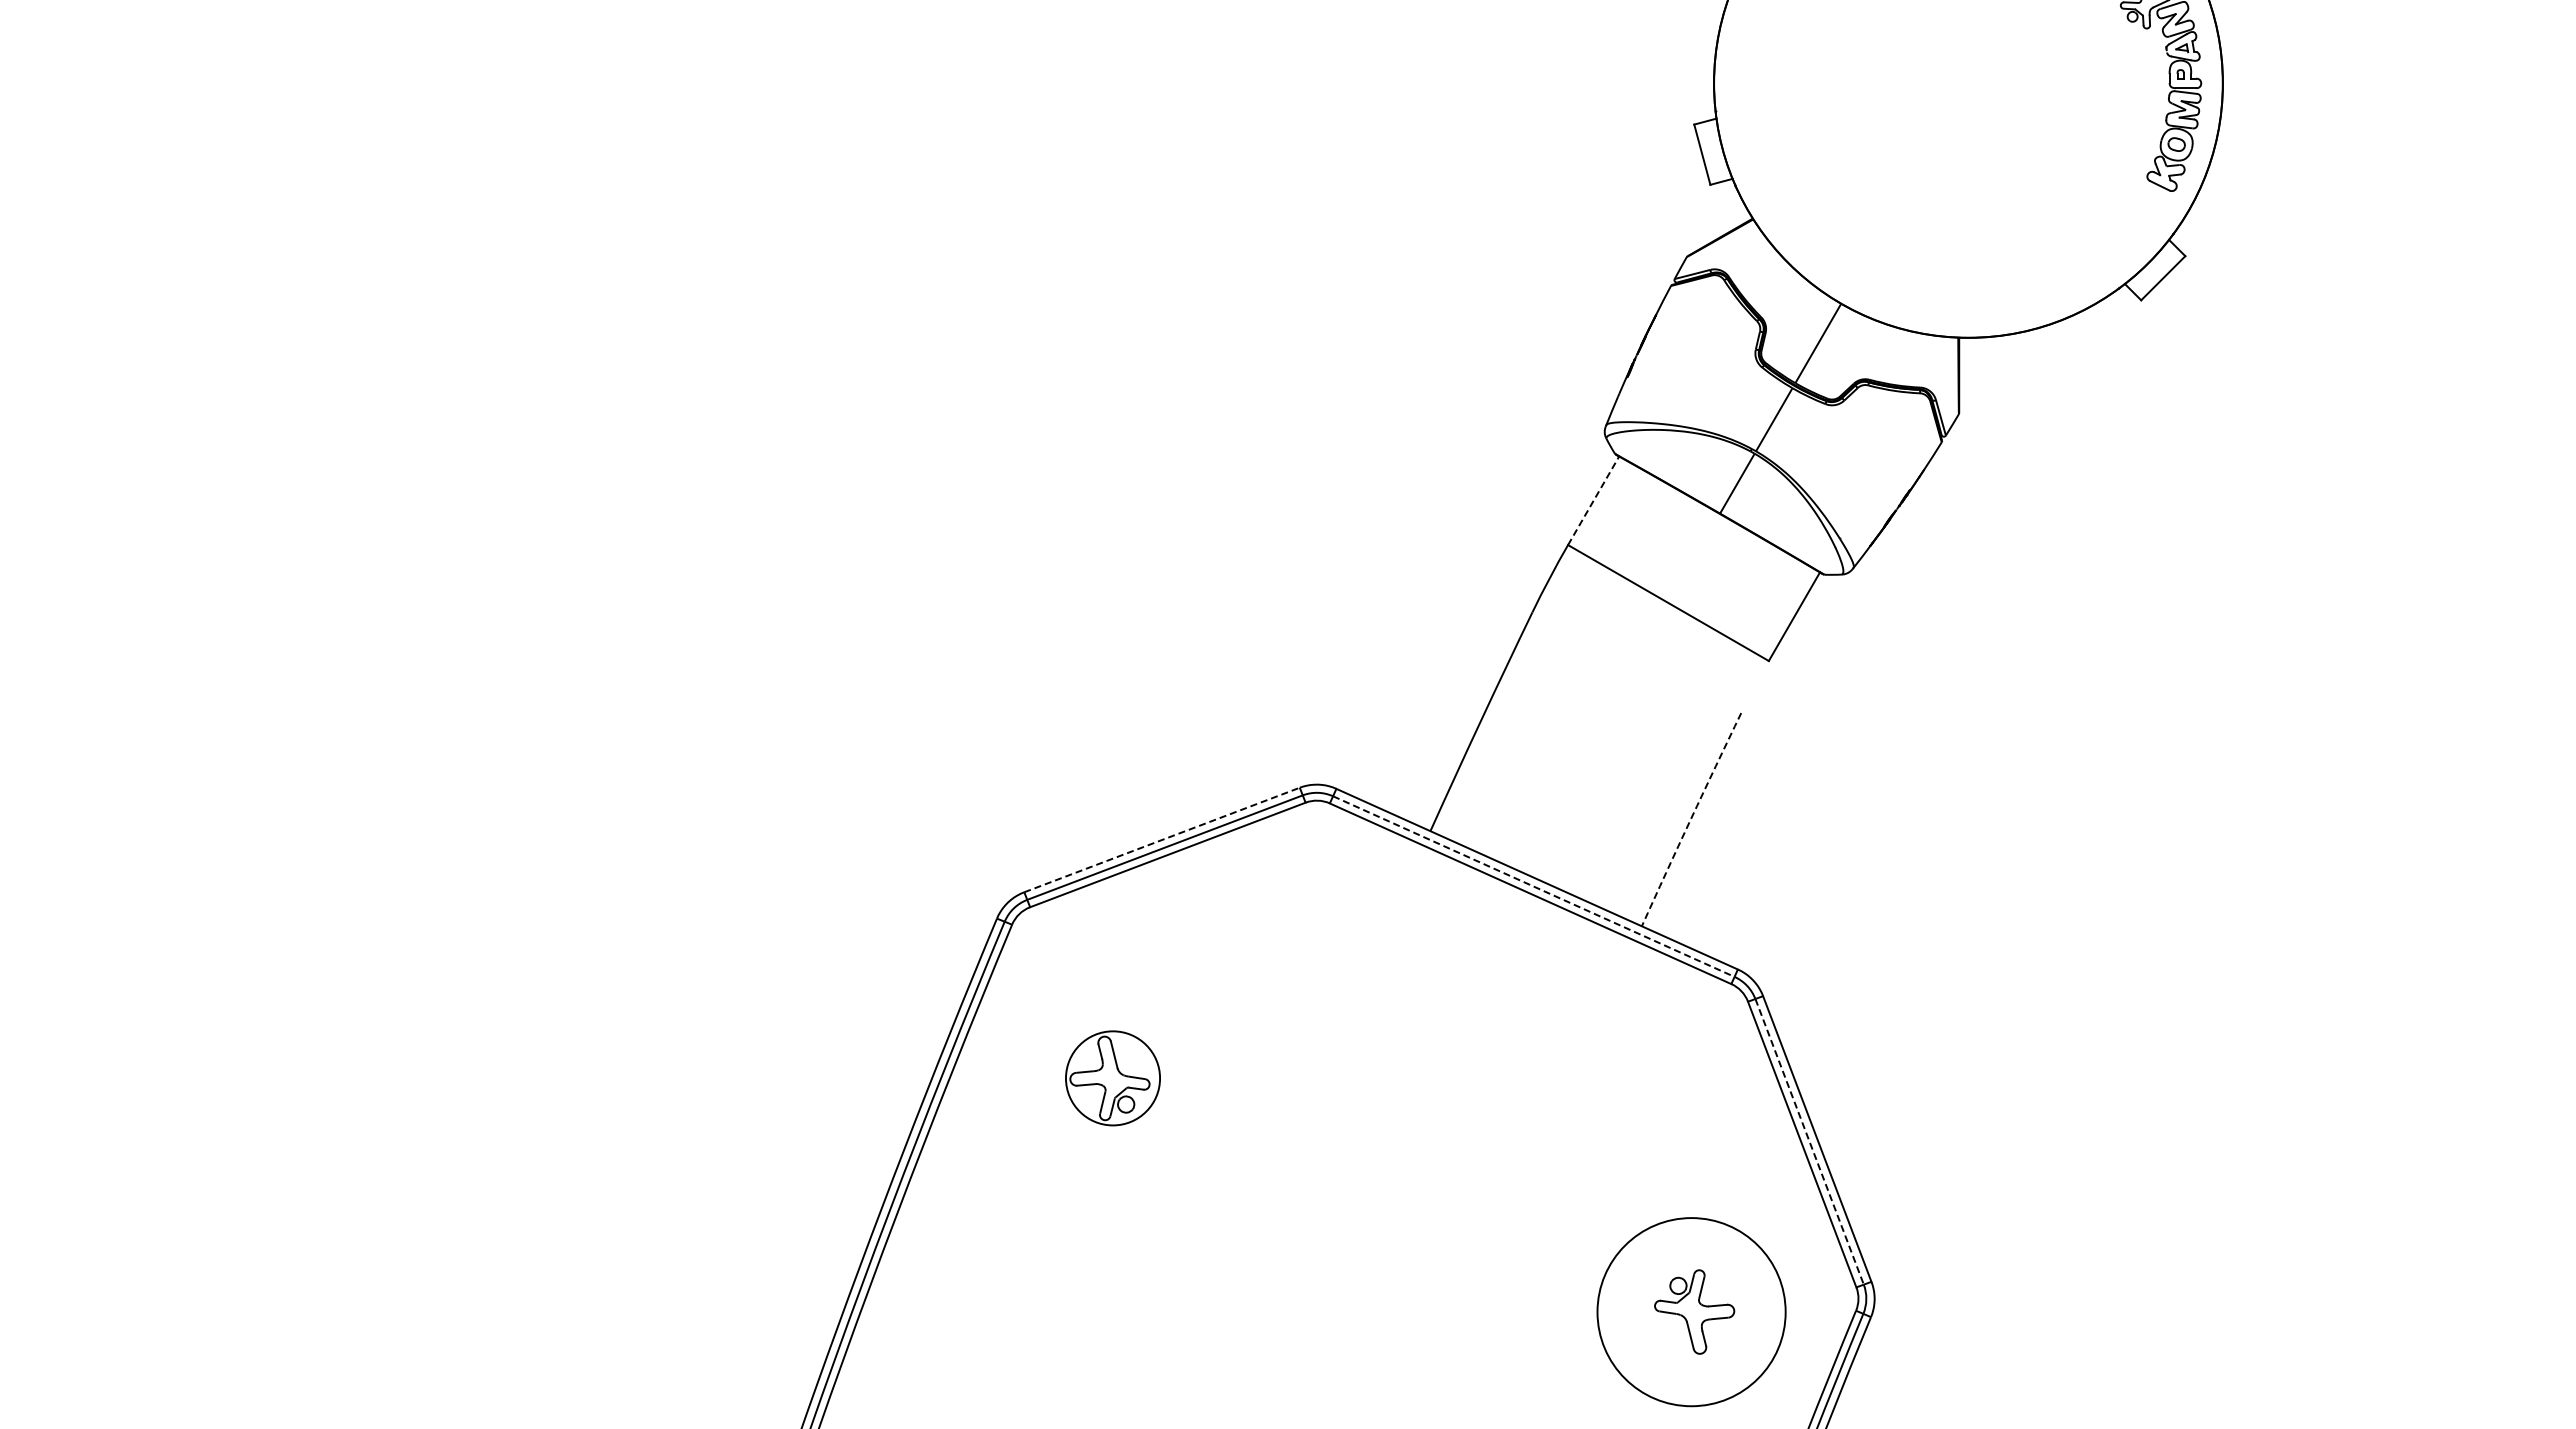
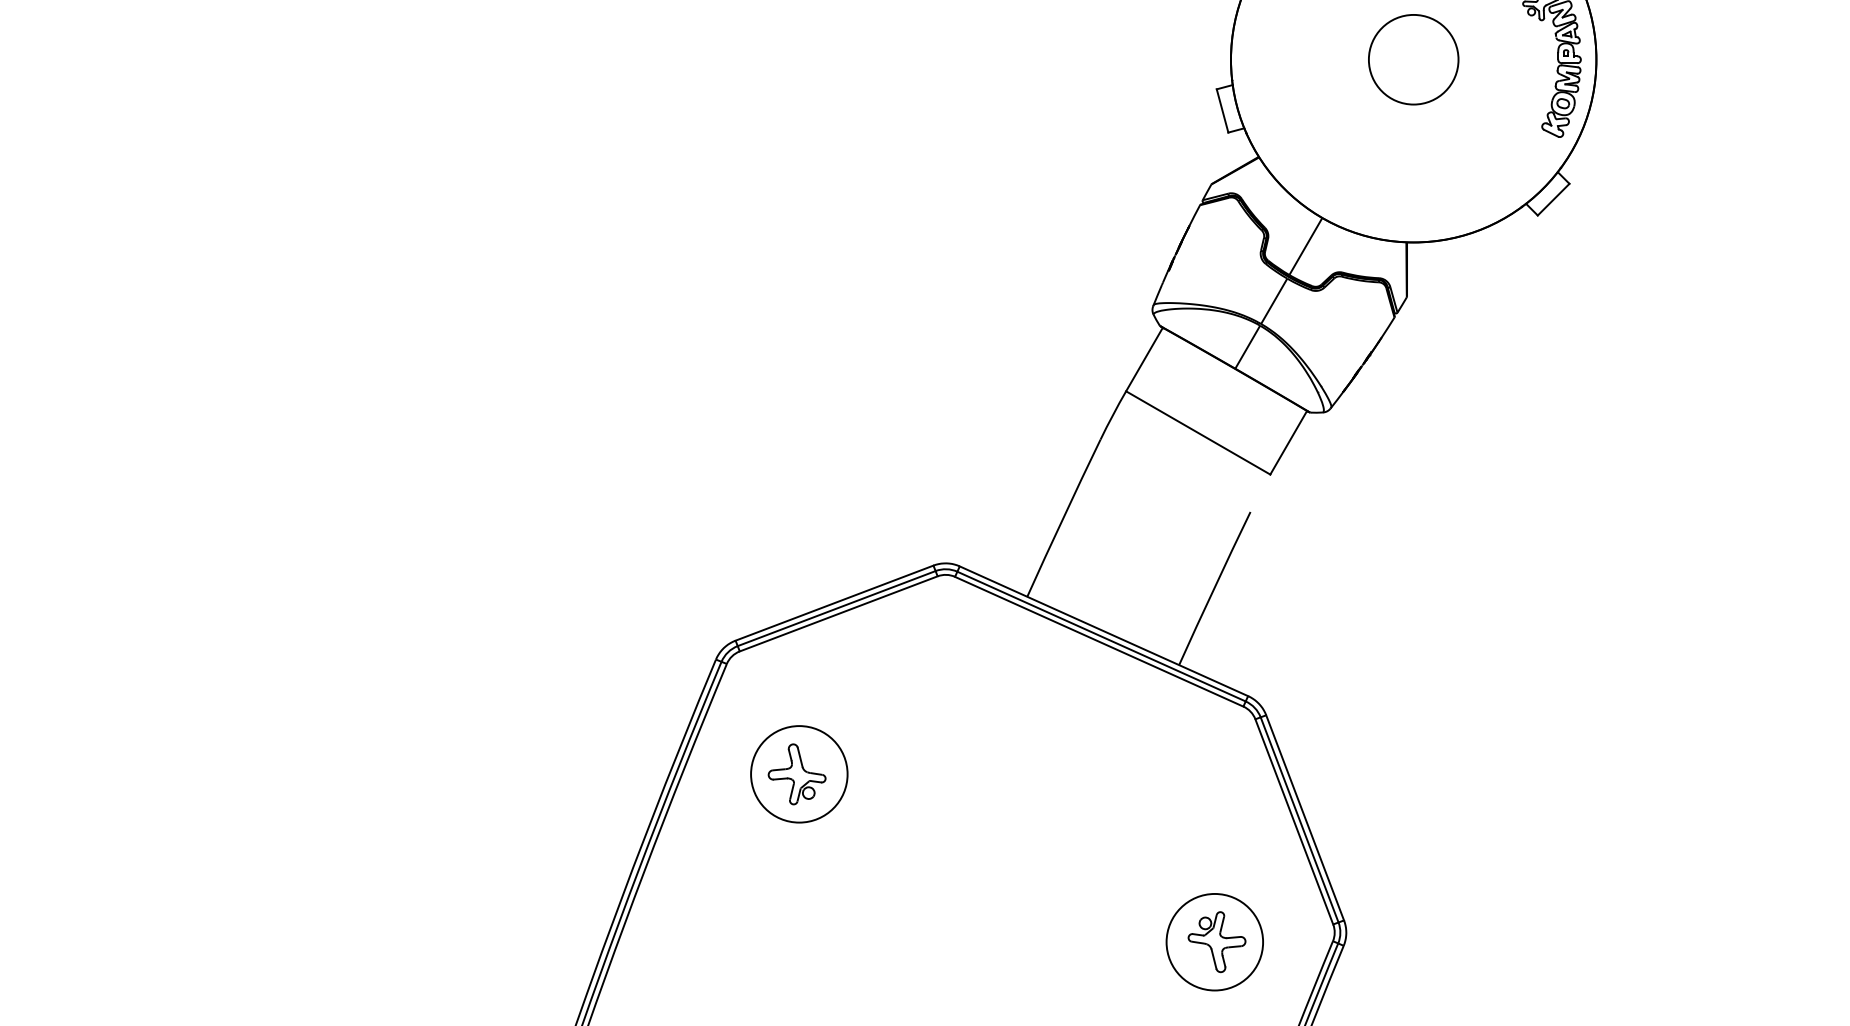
circle: (1968, 83) -> (1413, 59), added
line: (1593, 500) -> (1144, 359), dashed -> solid
arc: (1690, 819) -> (1214, 588), dashed -> solid
line: (1162, 839) -> (834, 602), dashed -> solid
line: (1534, 886) -> (1102, 636), dashed -> solid
circle: (1112, 1078) -> (798, 774), size x1.43
line: (1809, 1141) -> (1299, 819), dashed -> solid
circle: (1691, 1311) -> (1214, 941), size x0.71

